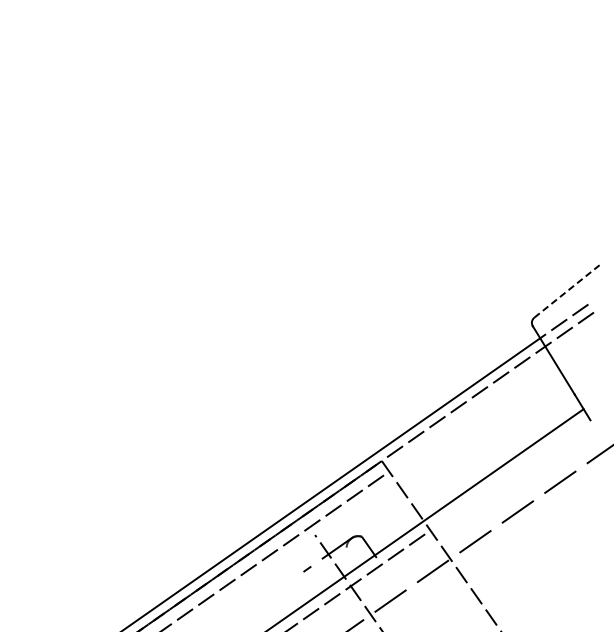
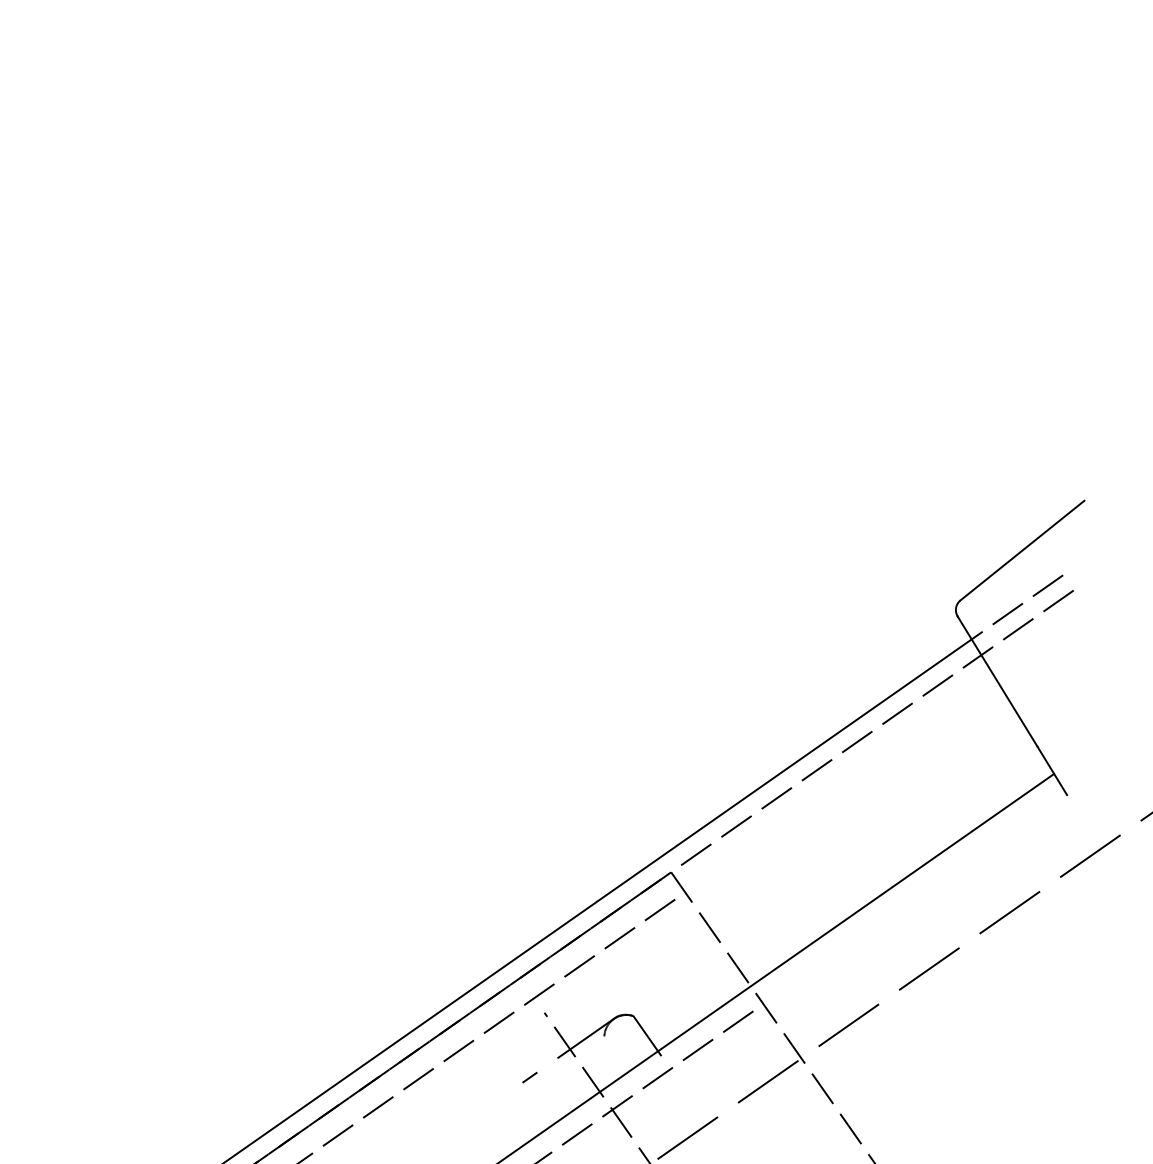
line: (566, 291) -> (1021, 550), dashed -> solid

